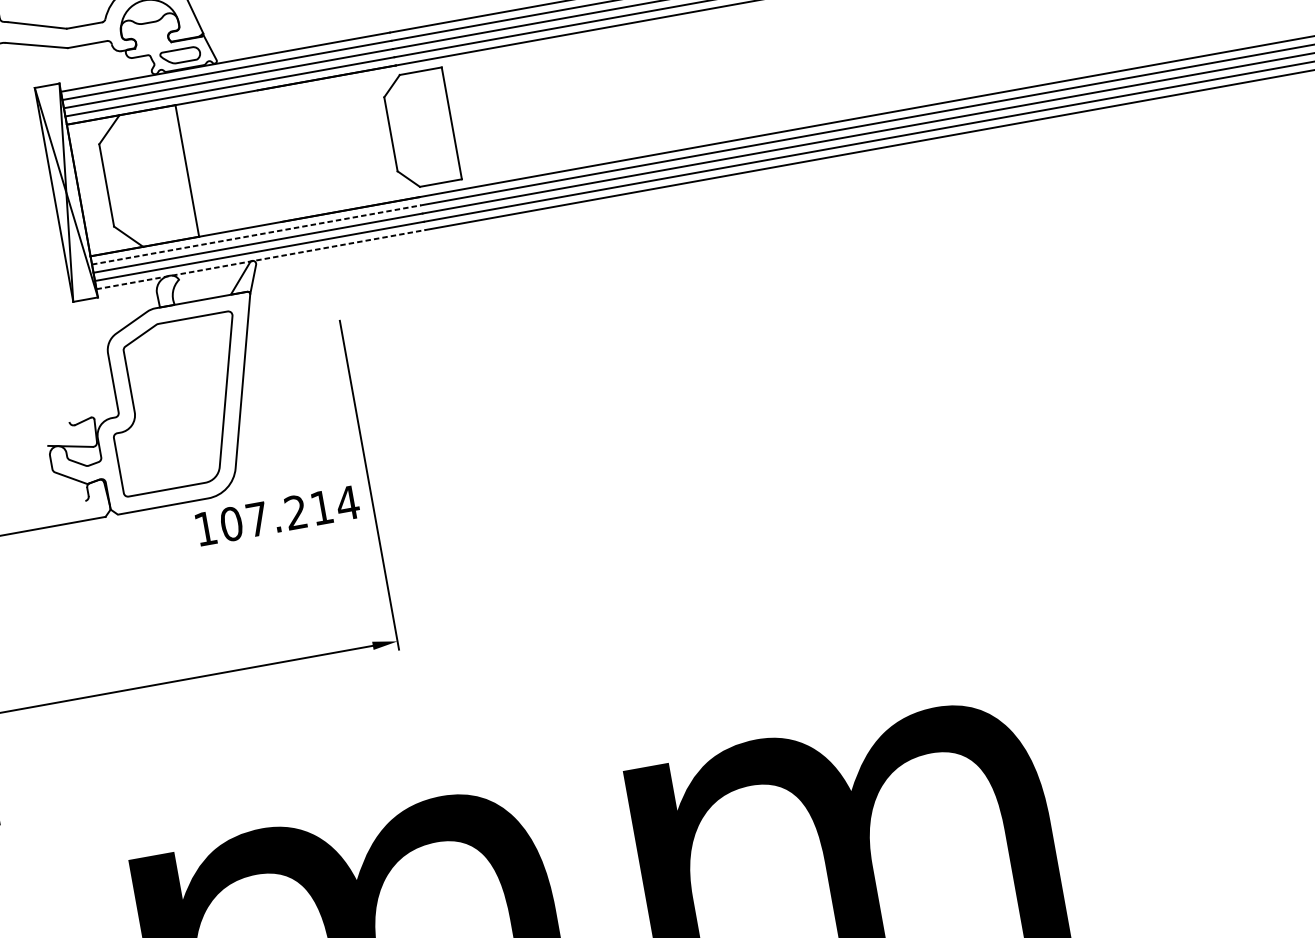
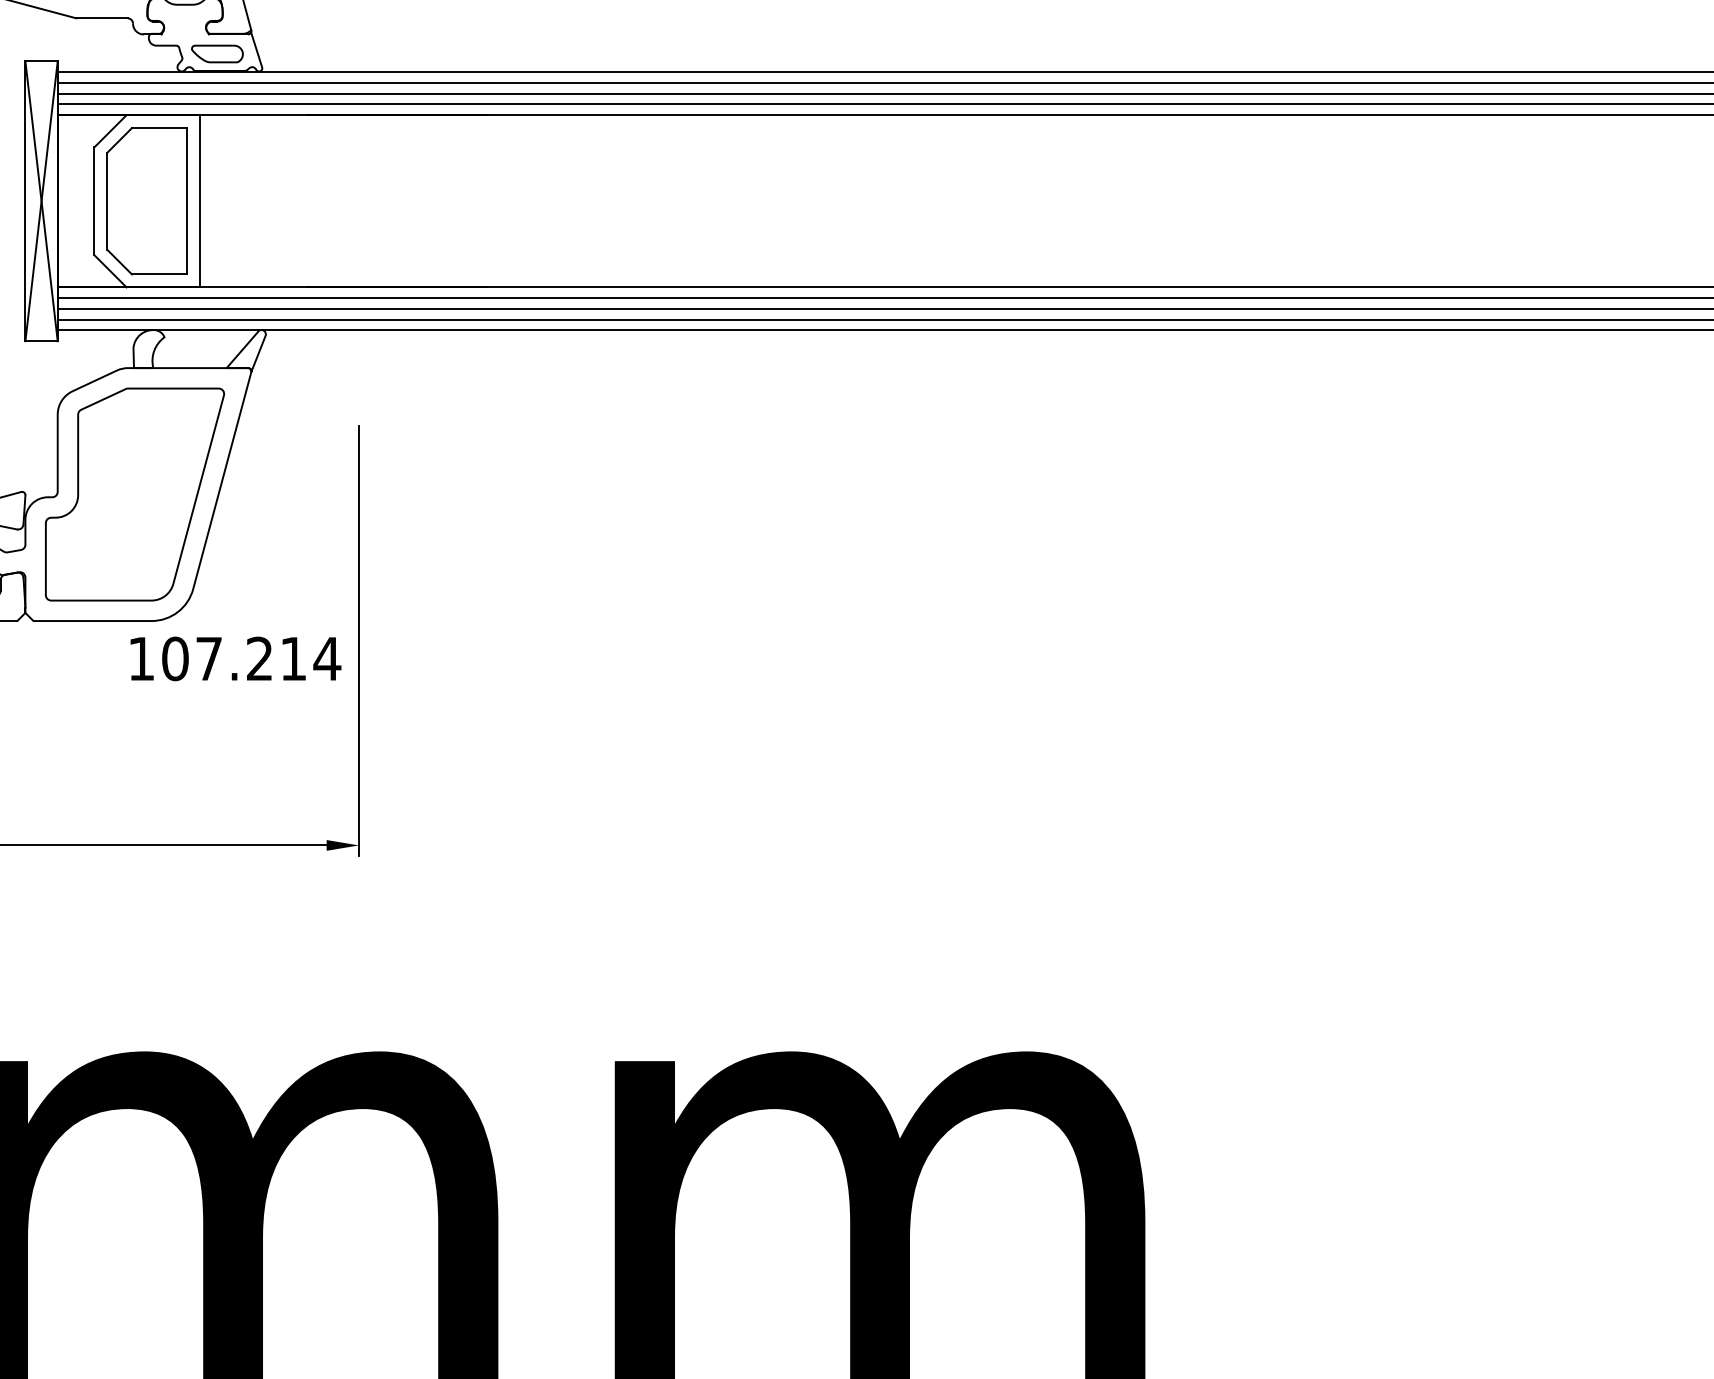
part: (421, 129) -> (146, 201), moved
line: (257, 235) -> (273, 298), dashed -> solid
line: (261, 259) -> (273, 330), dashed -> solid

